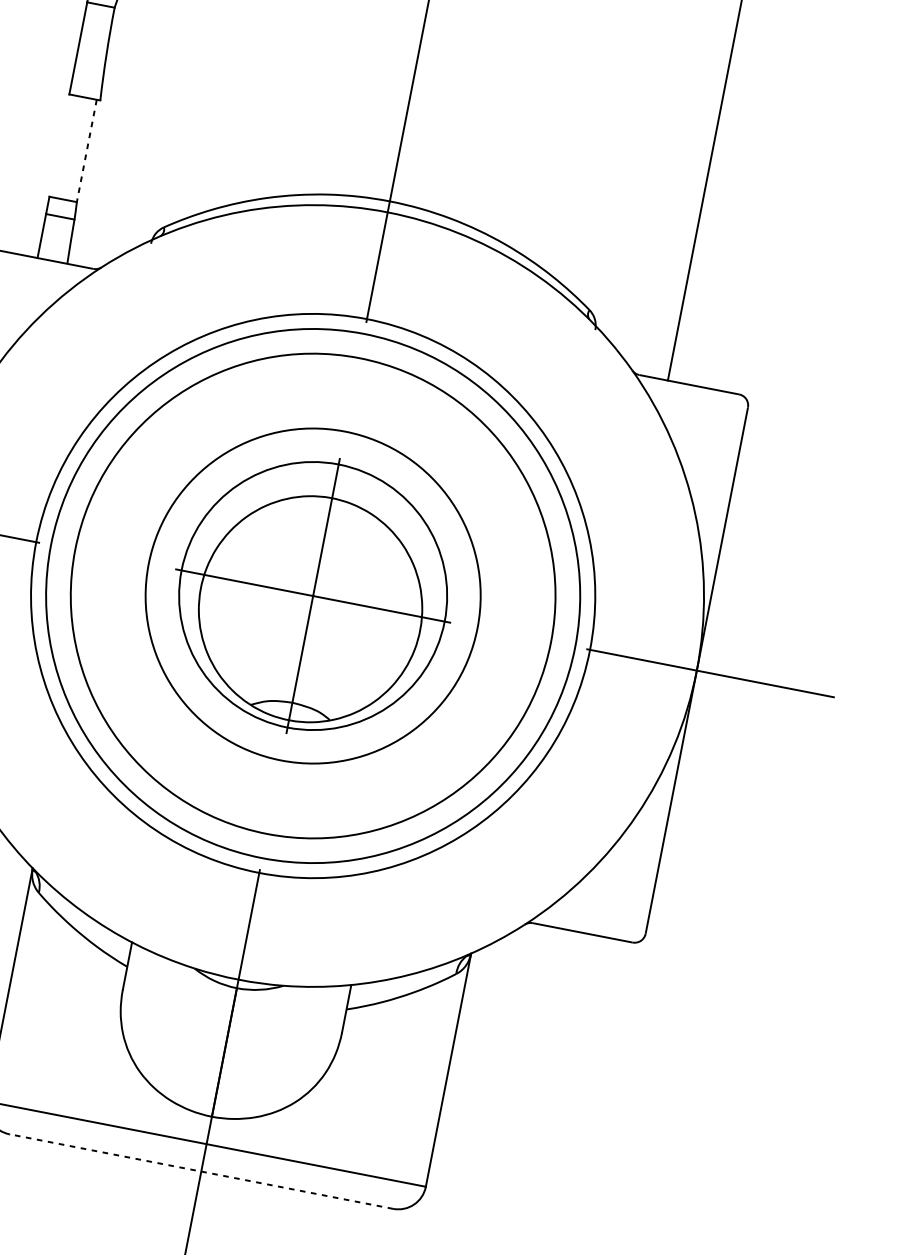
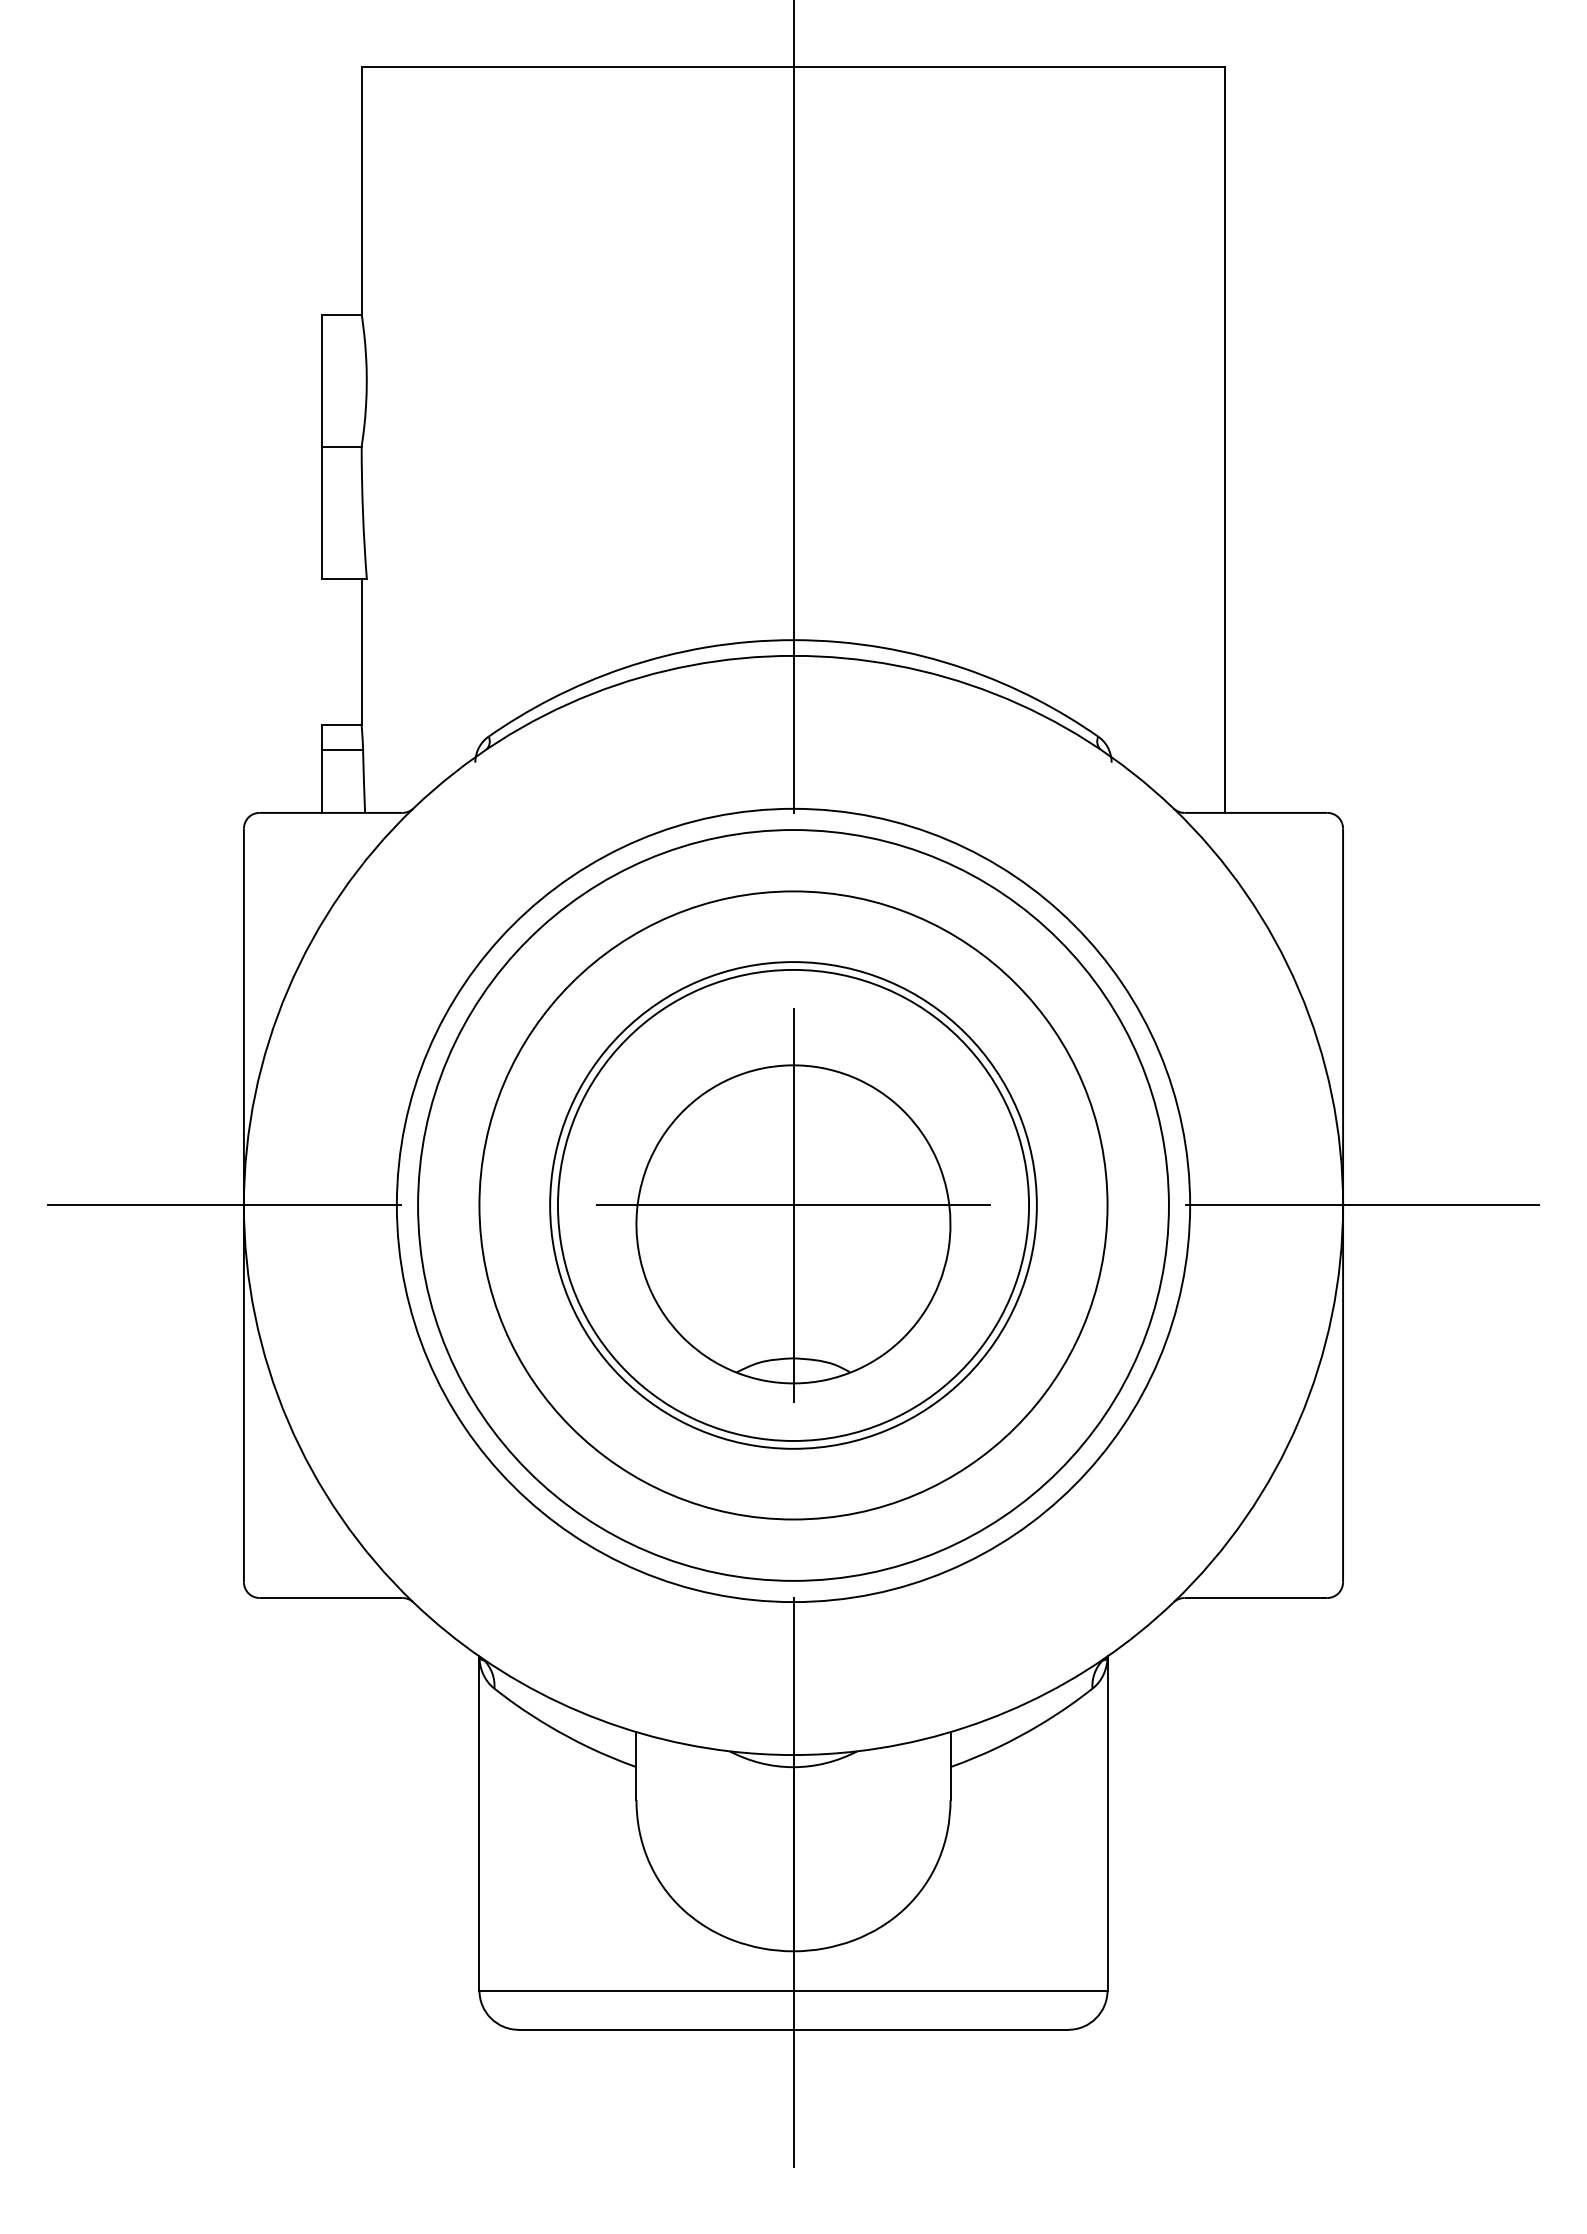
line: (86, 151) -> (361, 652), dashed -> solid
circle: (313, 596) -> (793, 1205), size x0.71
circle: (313, 596) -> (793, 1205), size x1.67
line: (201, 1171) -> (793, 2029), dashed -> solid

